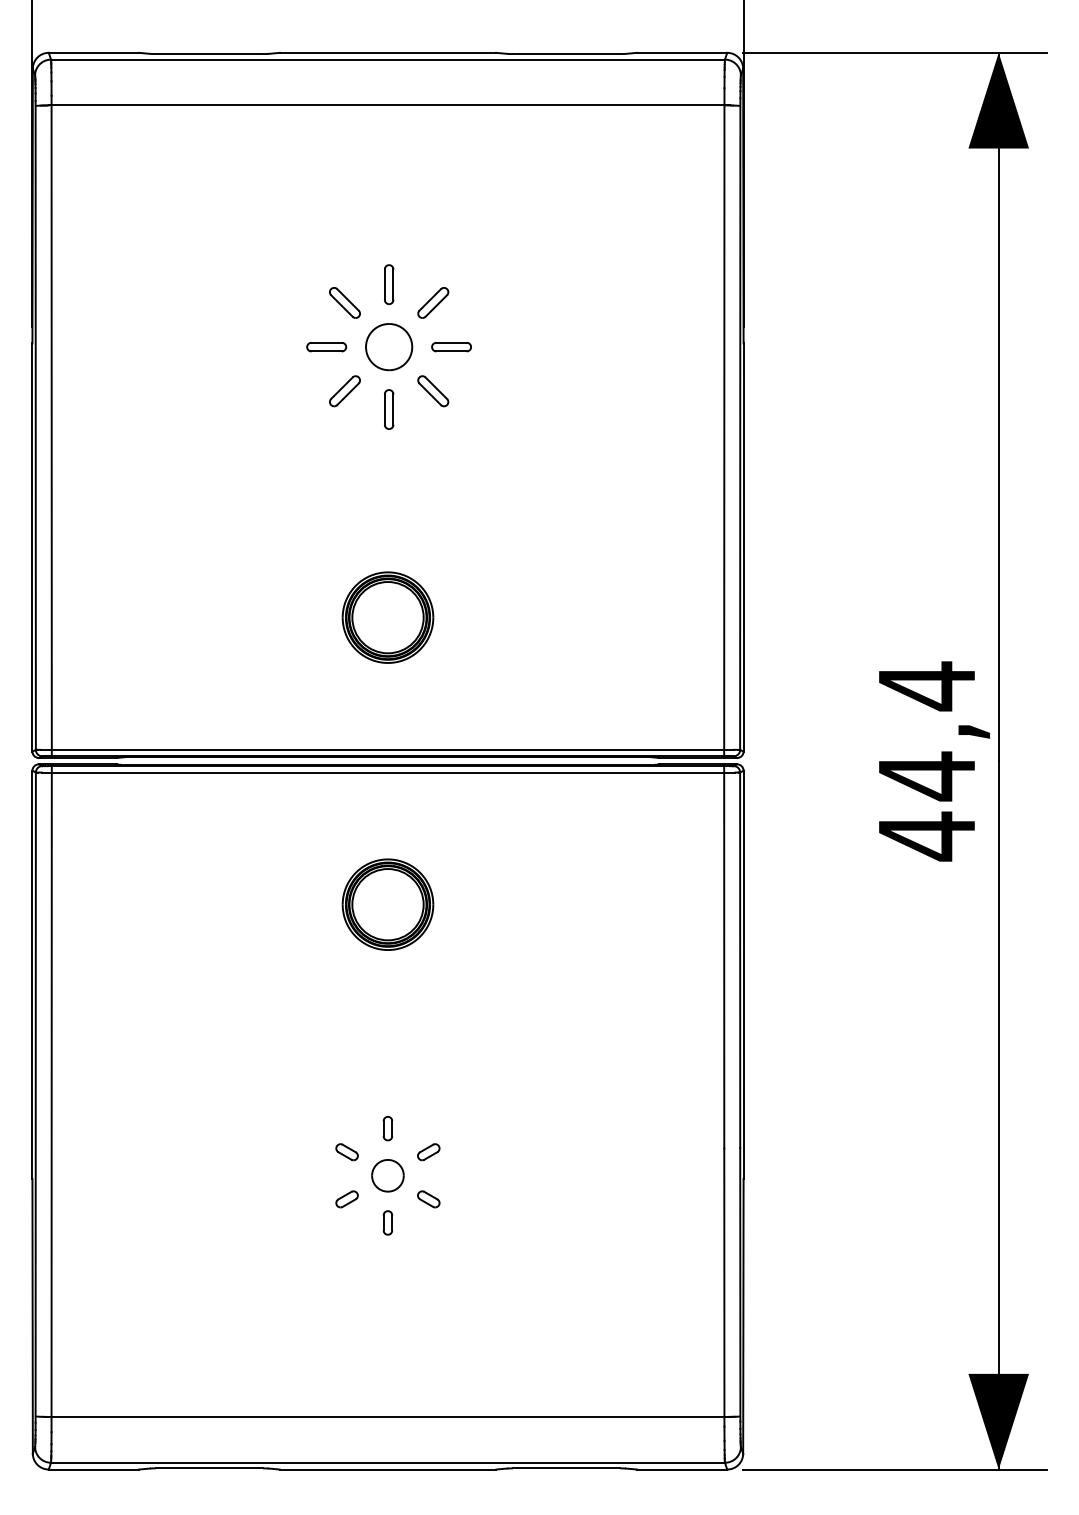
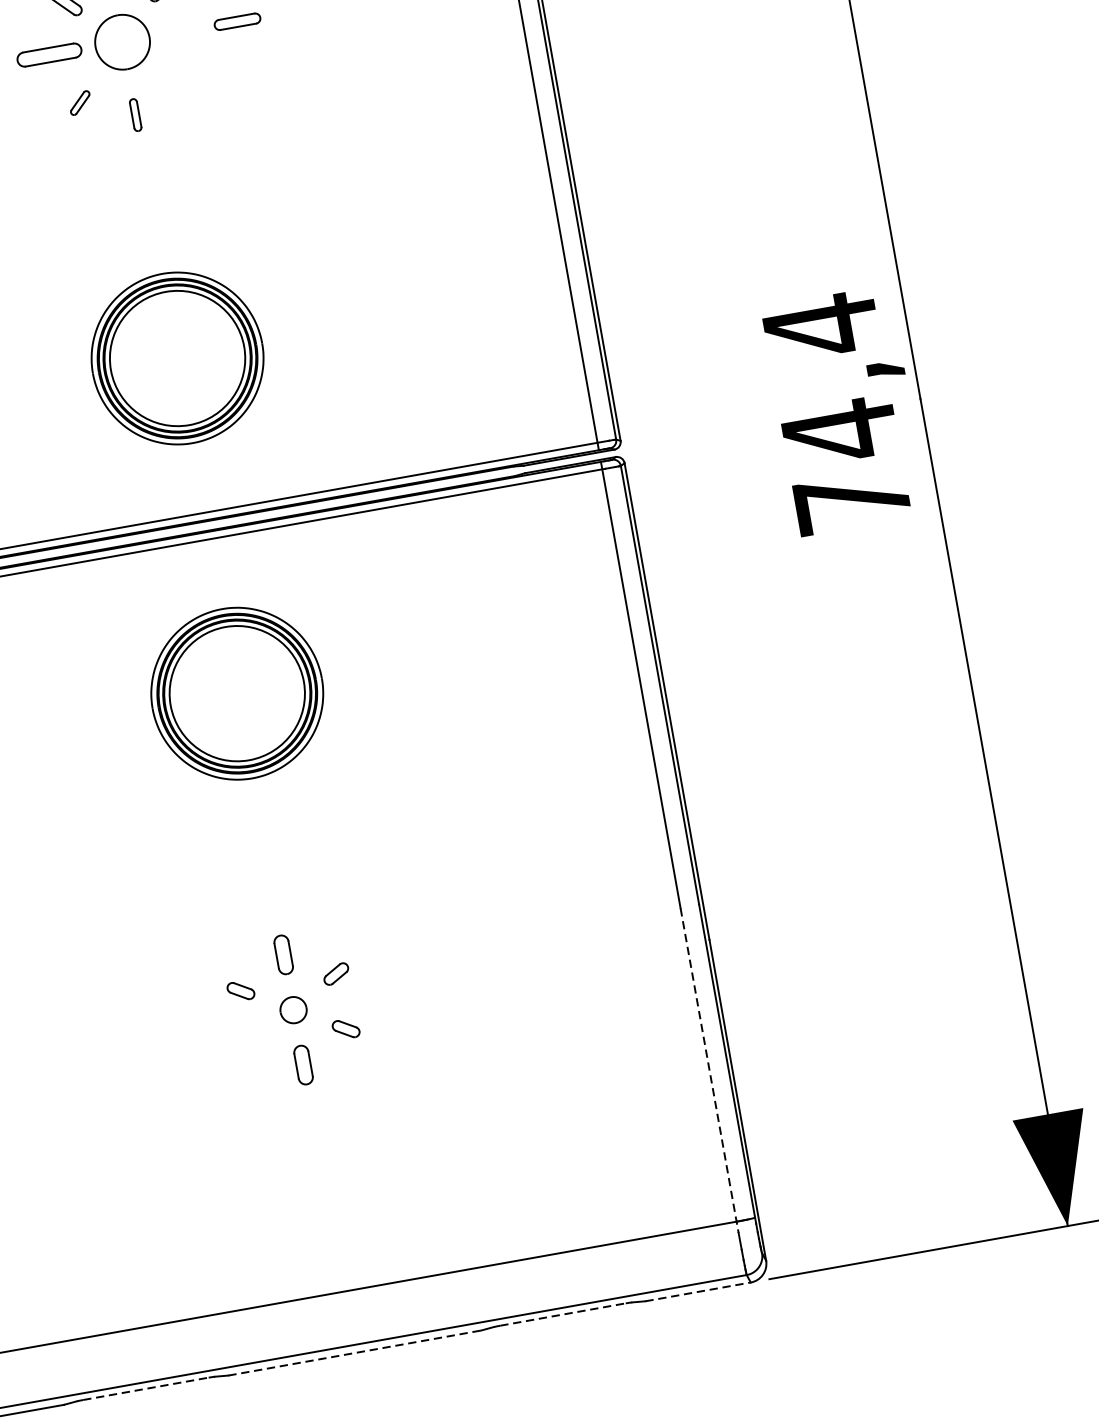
part: (326, 347) -> (49, 55), size x1.4
part: (451, 347) -> (237, 22), moved
part: (344, 391) -> (79, 103), size x0.6
part: (433, 391) -> (183, 84), removed
part: (389, 409) -> (135, 115), size x0.7
part: (387, 617) -> (176, 358), size x1.6
text: (926, 836) -> (851, 501), 44,4 -> 74,4
part: (387, 904) -> (236, 693), size x1.6
part: (387, 1128) -> (283, 954), size x1.4
part: (387, 1175) -> (292, 1009), size x0.7
part: (346, 1199) -> (250, 1046), removed
part: (387, 1222) -> (302, 1064), size x1.4
line: (724, 1288) -> (709, 1071), solid -> dashed
line: (209, 1468) -> (146, 1388), solid -> dashed
line: (566, 1468) -> (562, 1314), solid -> dashed
line: (388, 1469) -> (355, 1352), solid -> dashed
line: (682, 1469) -> (698, 1291), solid -> dashed

